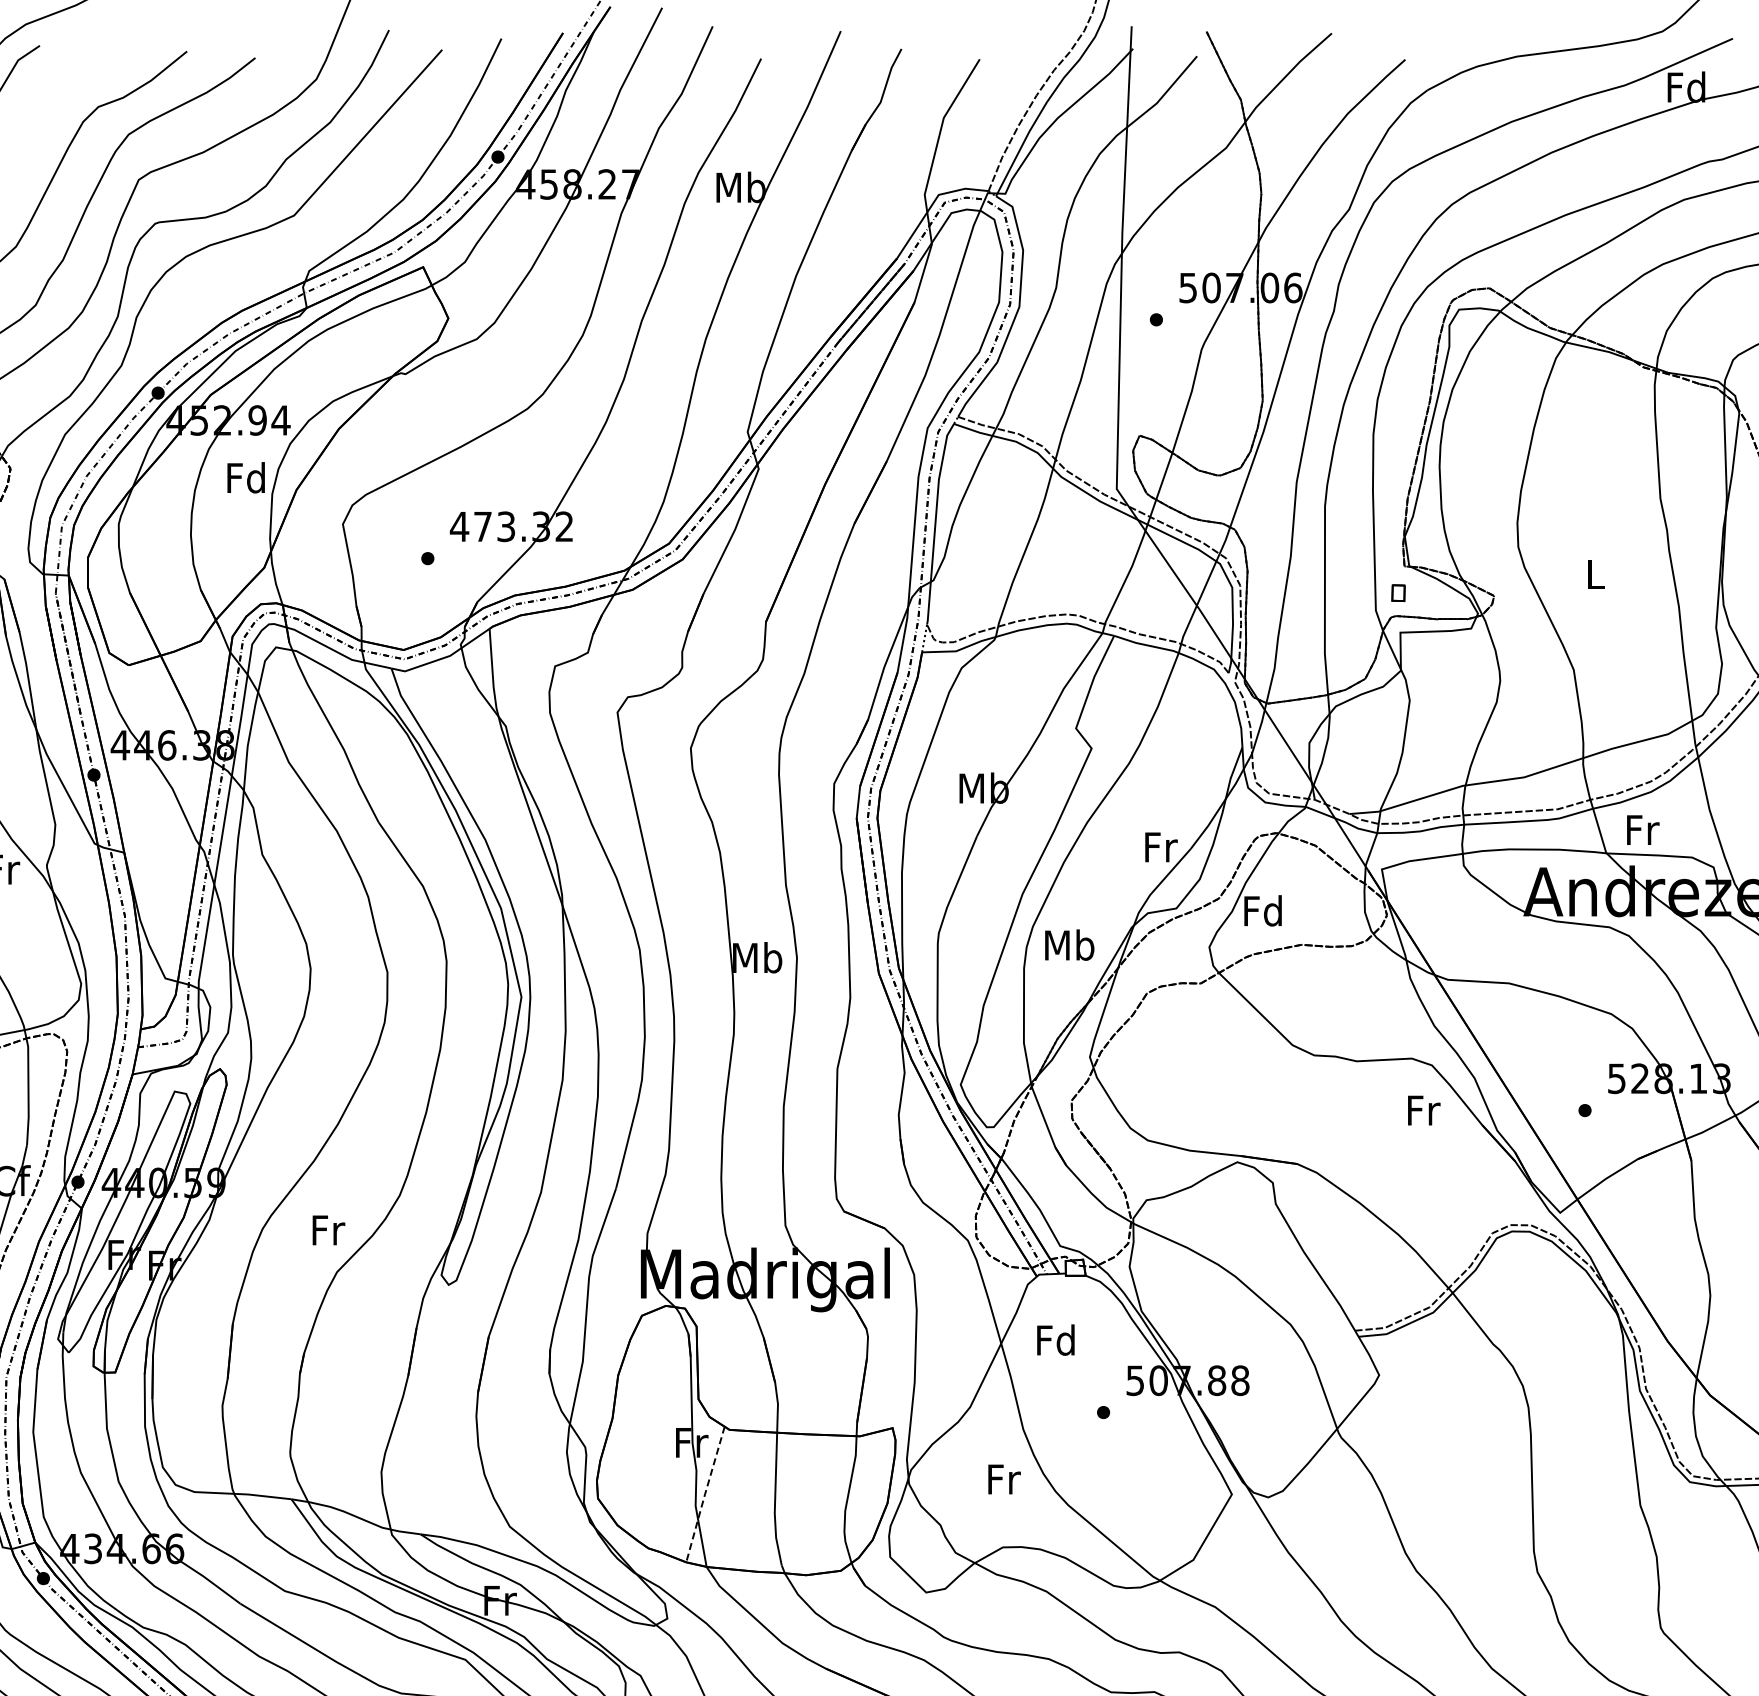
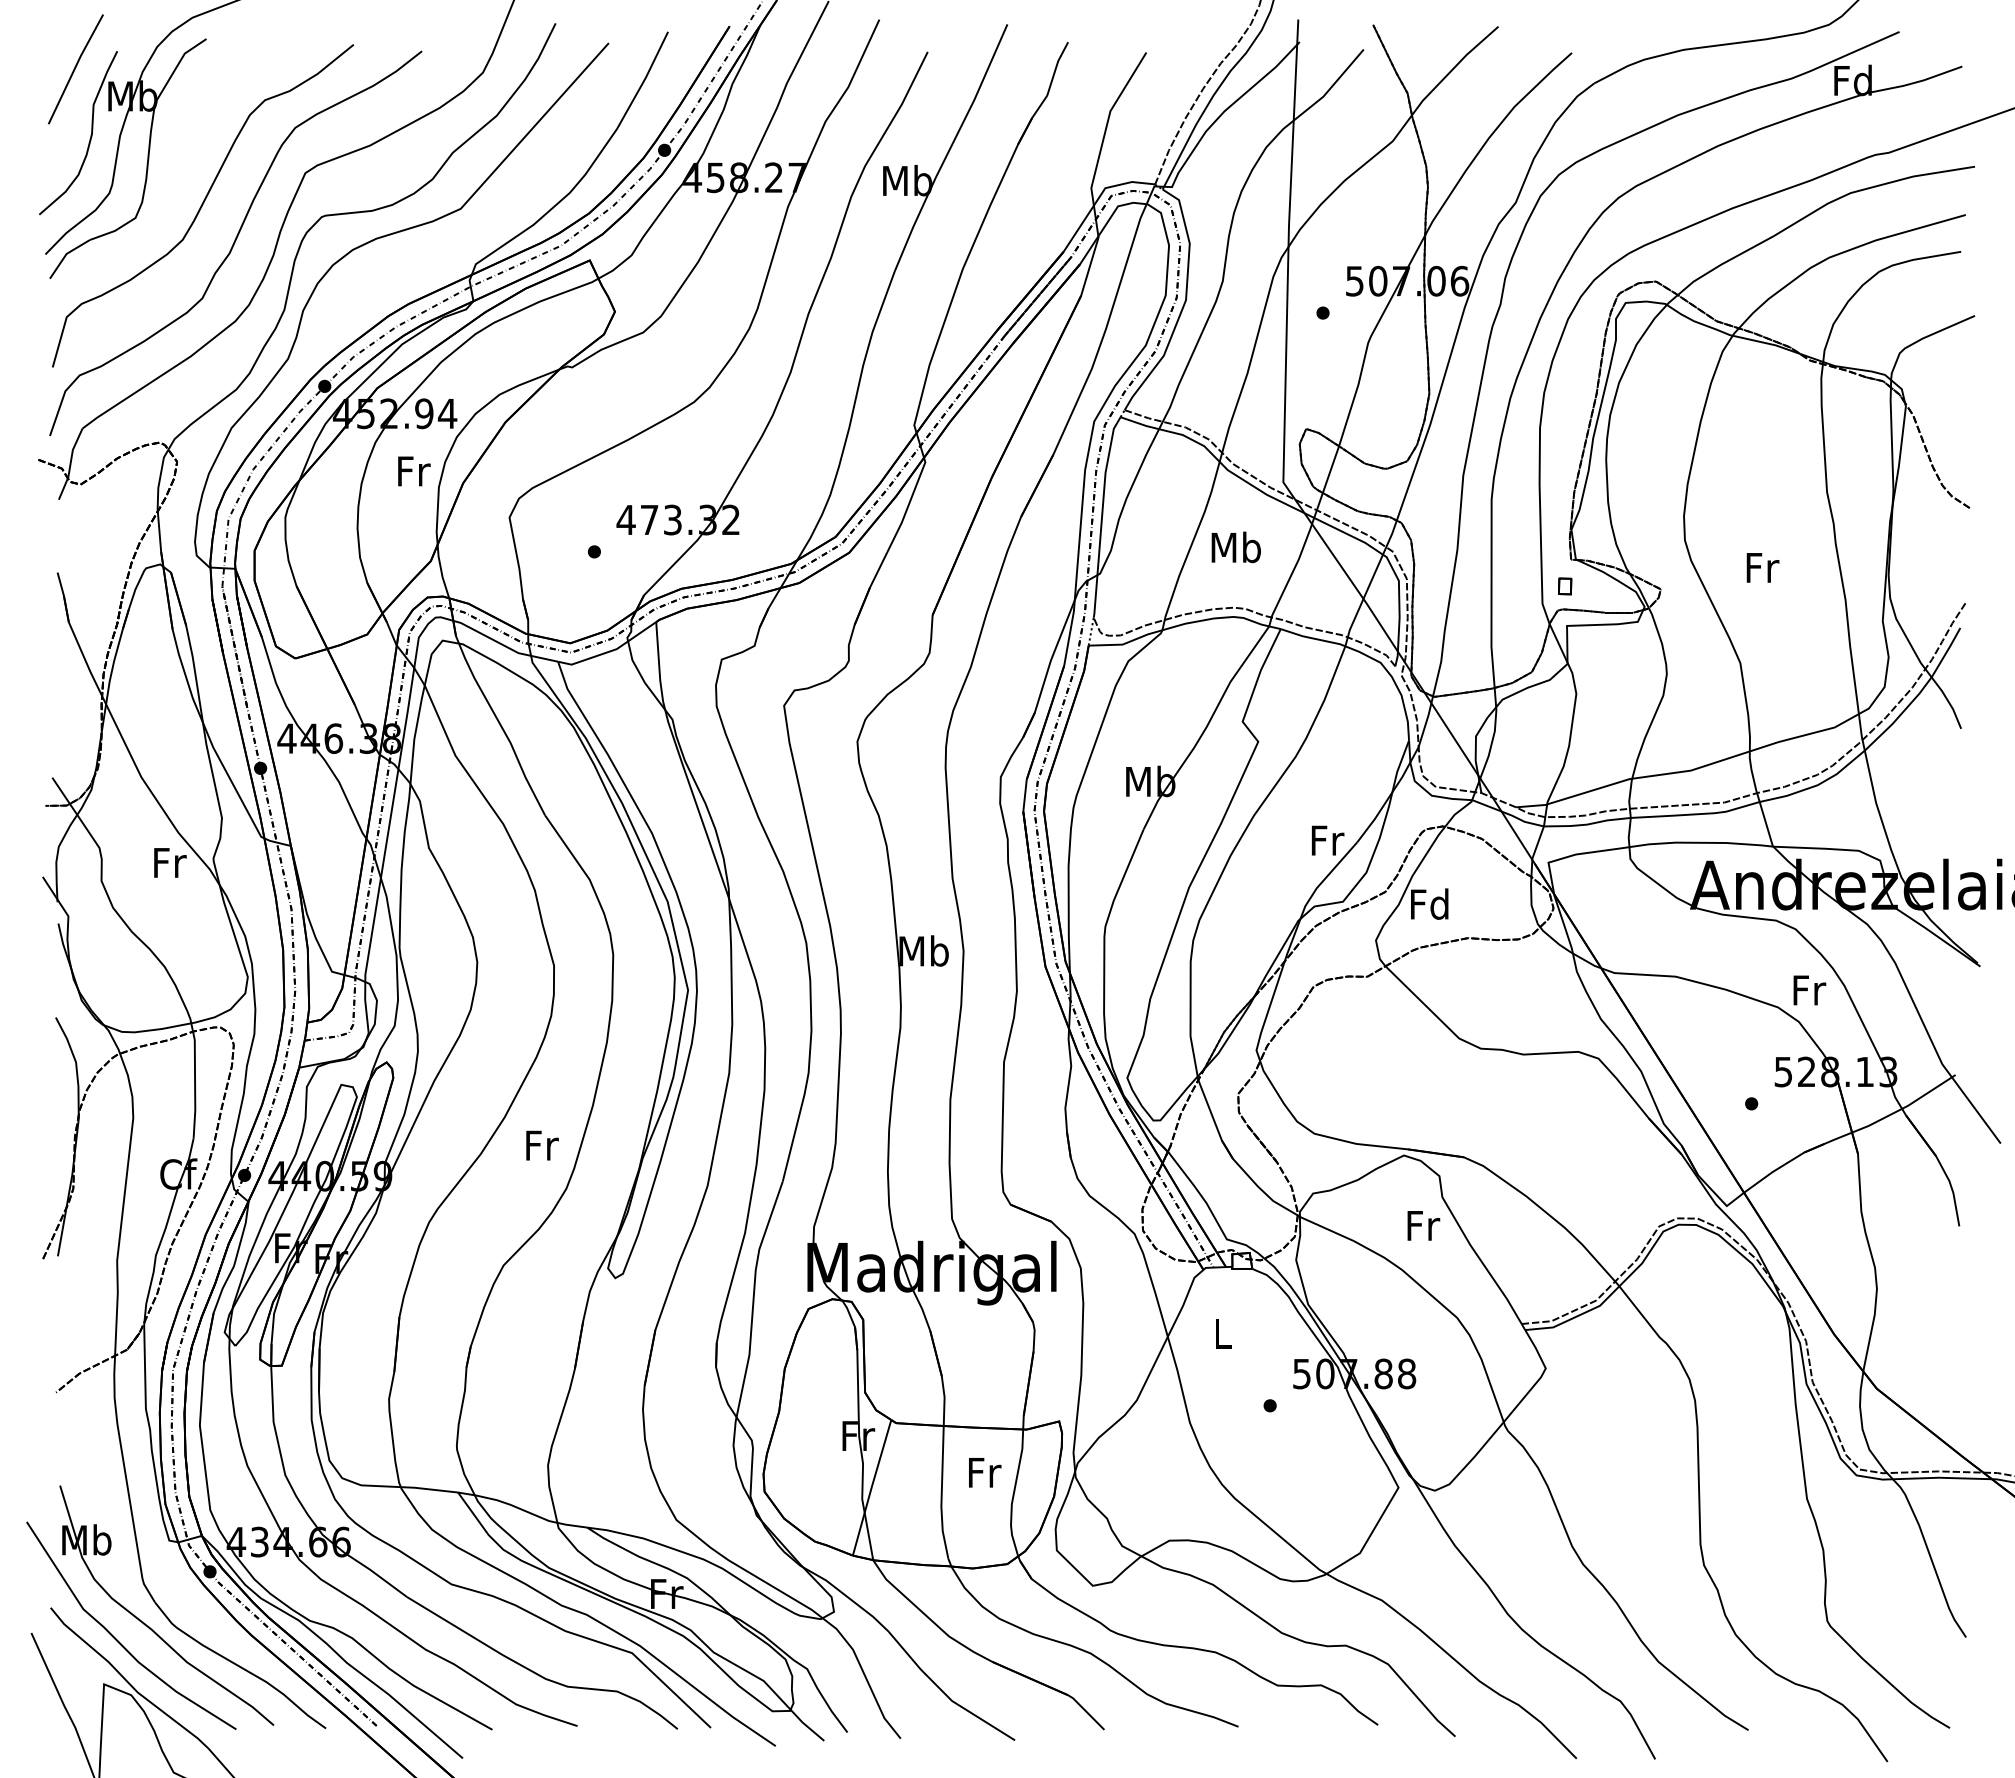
text: (245, 477) -> (412, 470), Fd -> Fr
text: (1595, 574) -> (1762, 567), L -> Fr
text: (1642, 830) -> (1809, 990), moved
text: (1068, 945) -> (1235, 547), moved
text: (1423, 1110) -> (1423, 1225), moved
text: (328, 1230) -> (542, 1145), moved
text: (1055, 1340) -> (1222, 1333), Fd -> L
text: (1004, 1479) -> (985, 1472), moved
line: (704, 1494) -> (871, 1487), dashed -> solid

